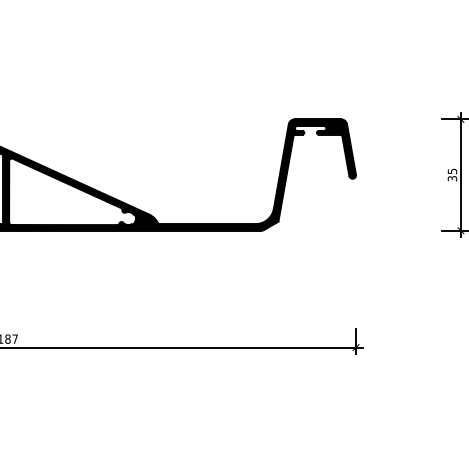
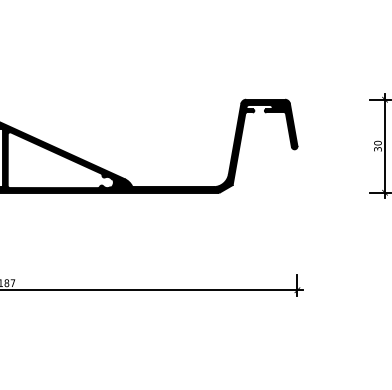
text: (452, 171) -> (377, 143), 35 -> 30

